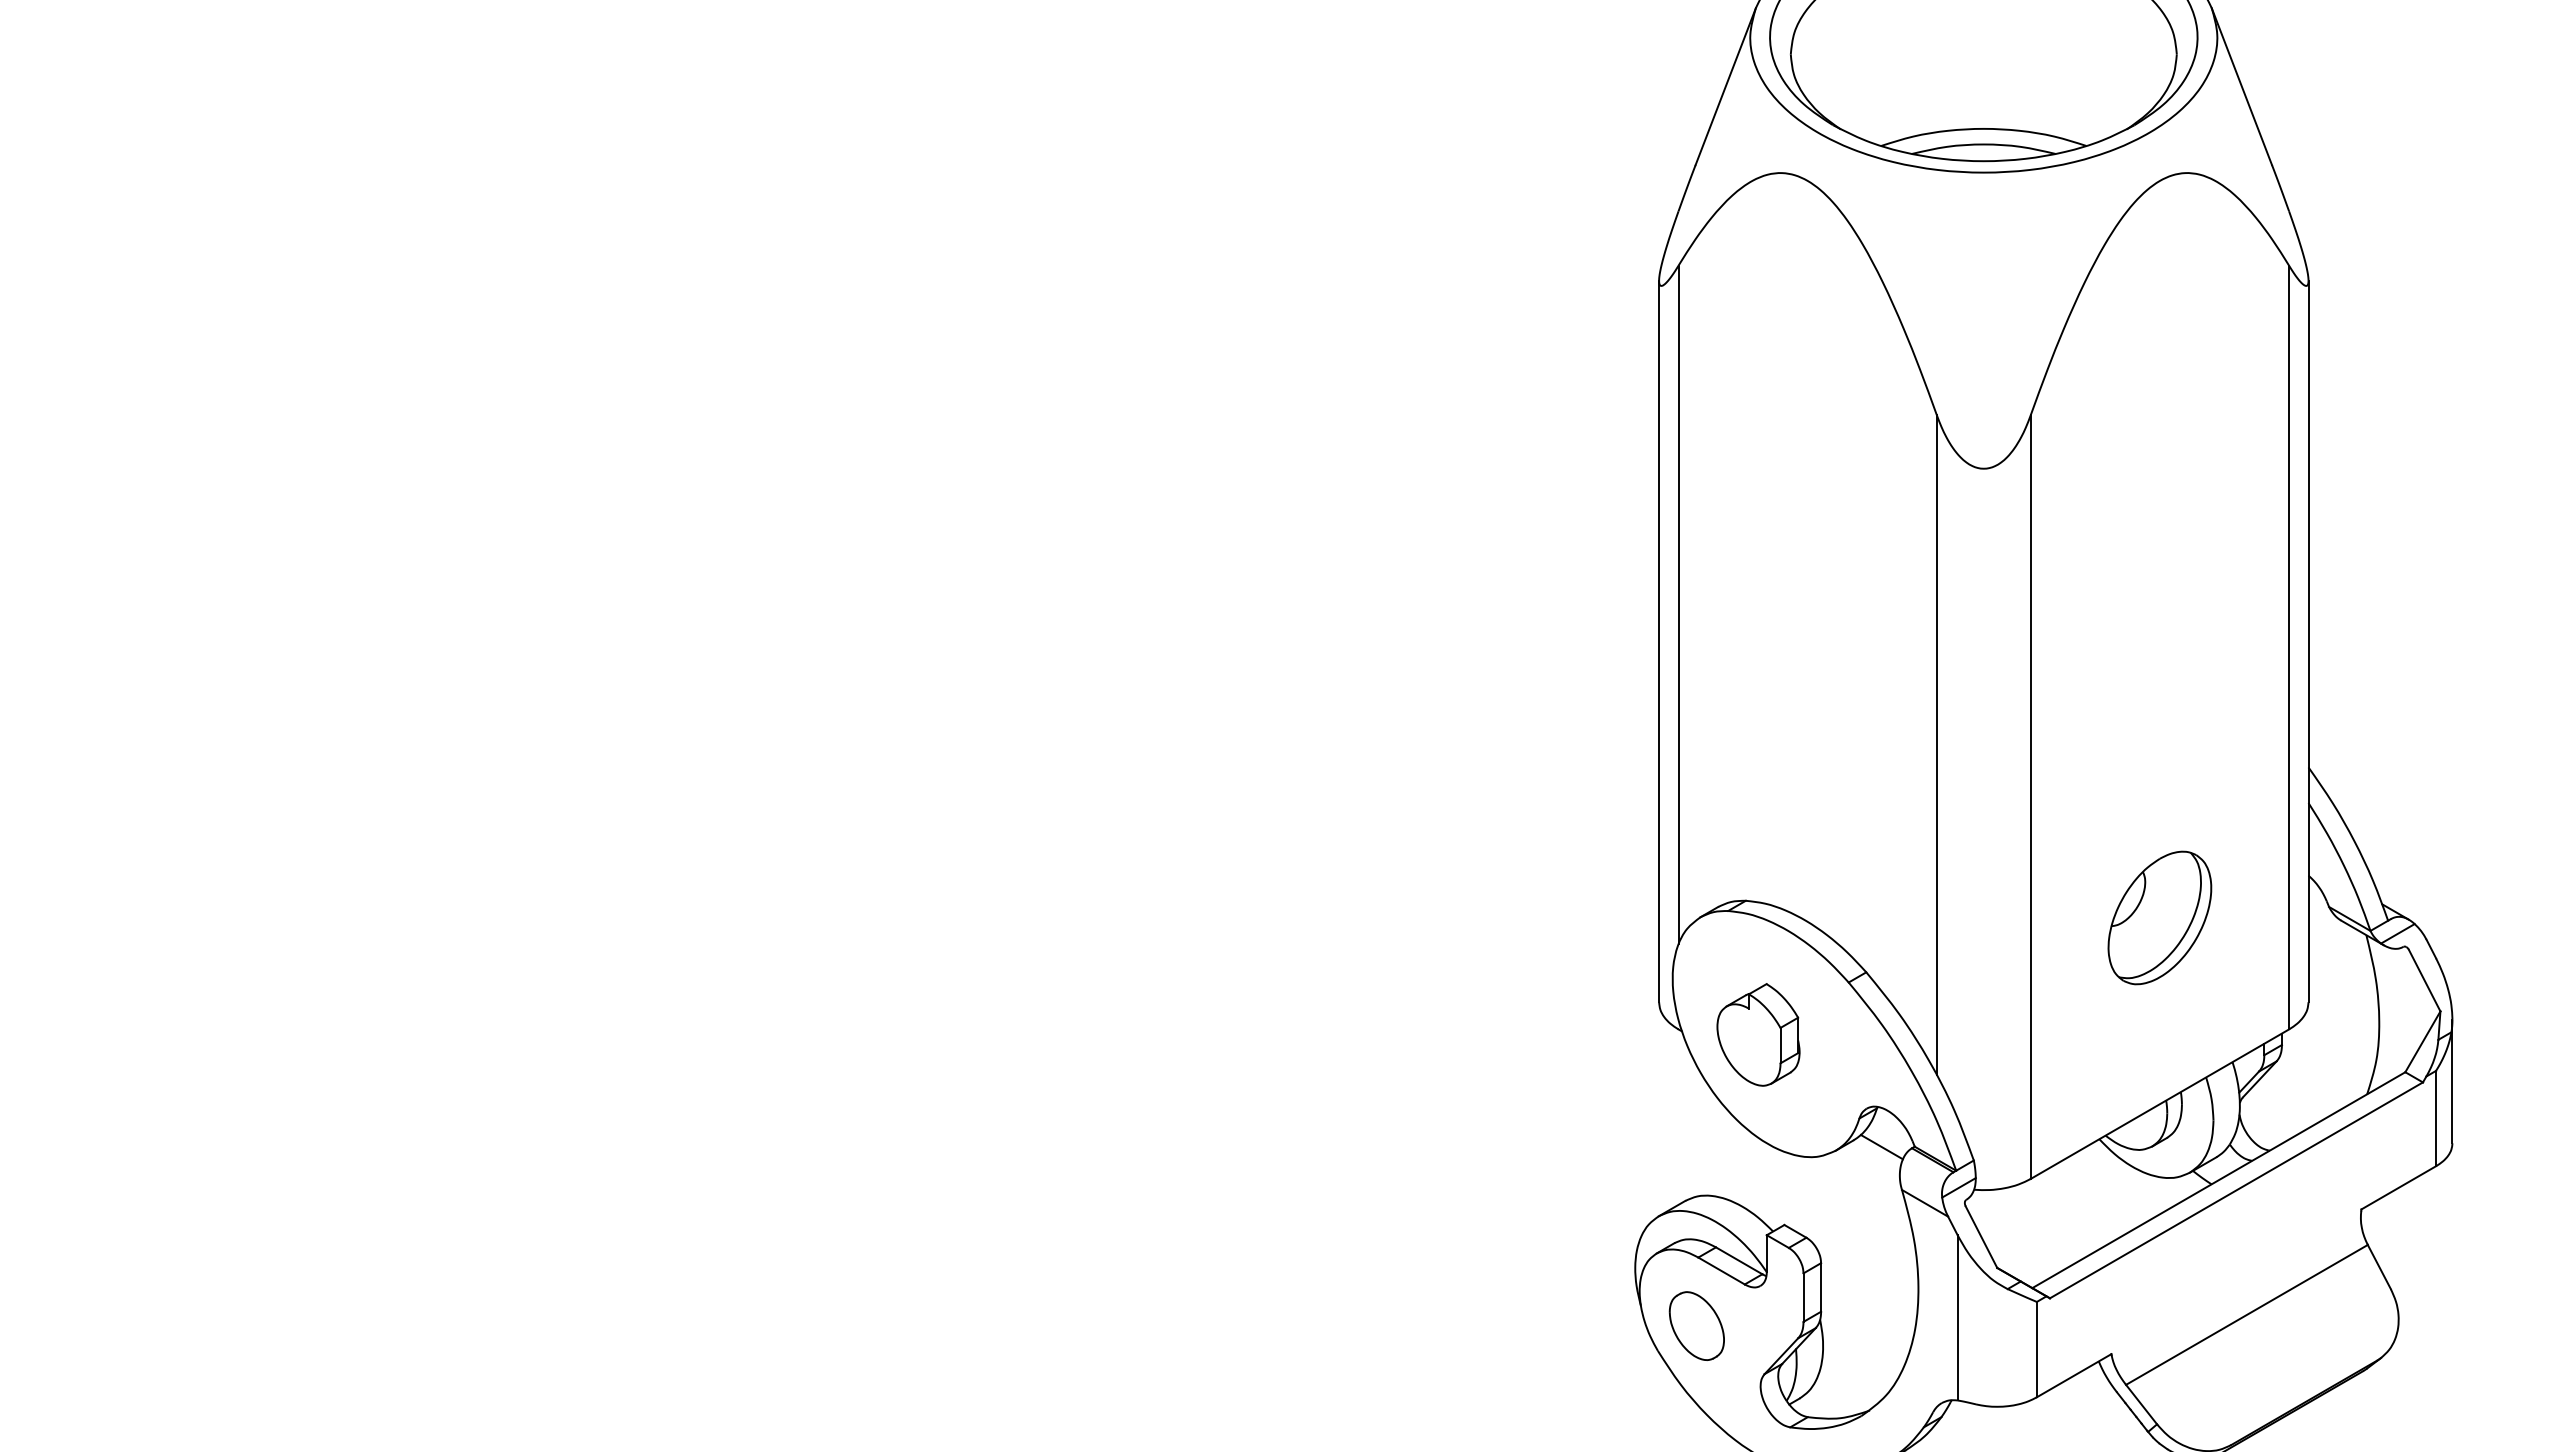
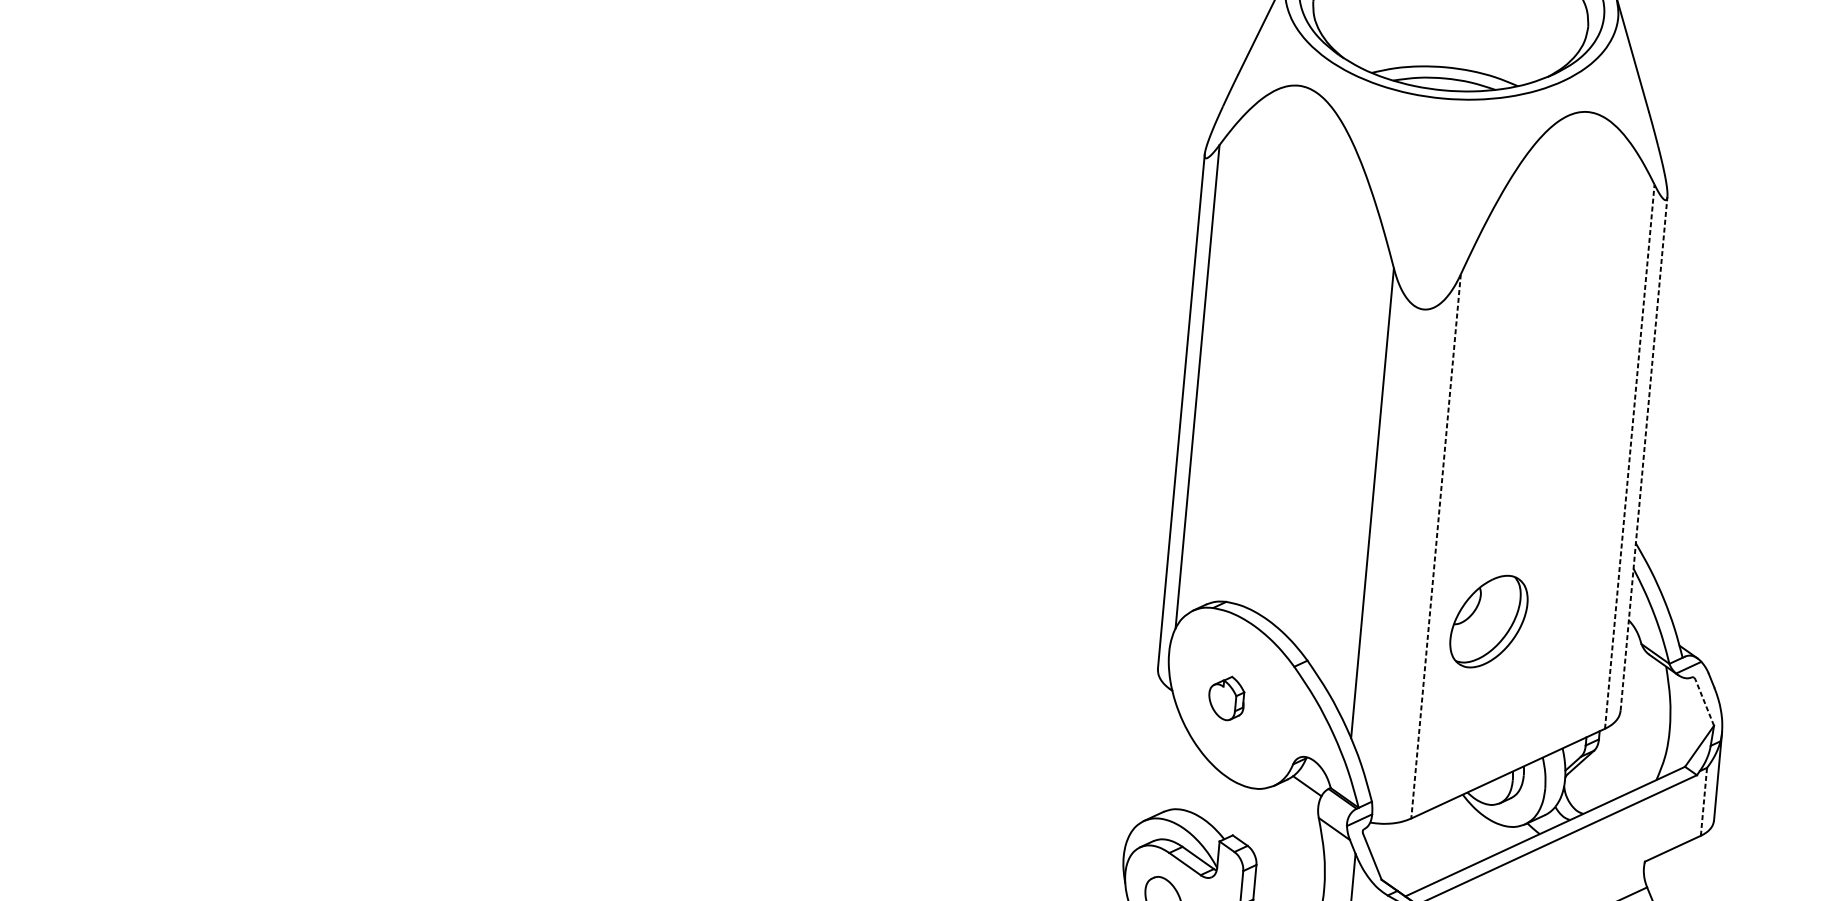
line: (2308, 641) -> (1644, 453), solid -> dashed
line: (2289, 647) -> (1630, 456), solid -> dashed
line: (2030, 797) -> (1435, 546), solid -> dashed
part: (2159, 917) -> (1488, 621), moved
line: (2424, 980) -> (1704, 702), solid -> dashed
part: (1758, 1034) -> (1226, 697), size x0.6
line: (2436, 1118) -> (1704, 801), solid -> dashed

